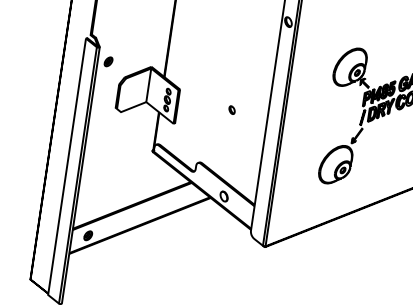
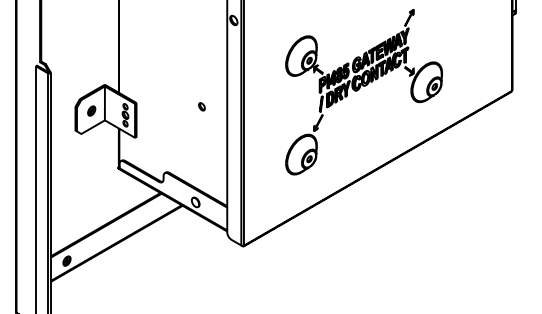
part: (108, 61) -> (91, 110), moved
part: (231, 109) -> (201, 106), moved

